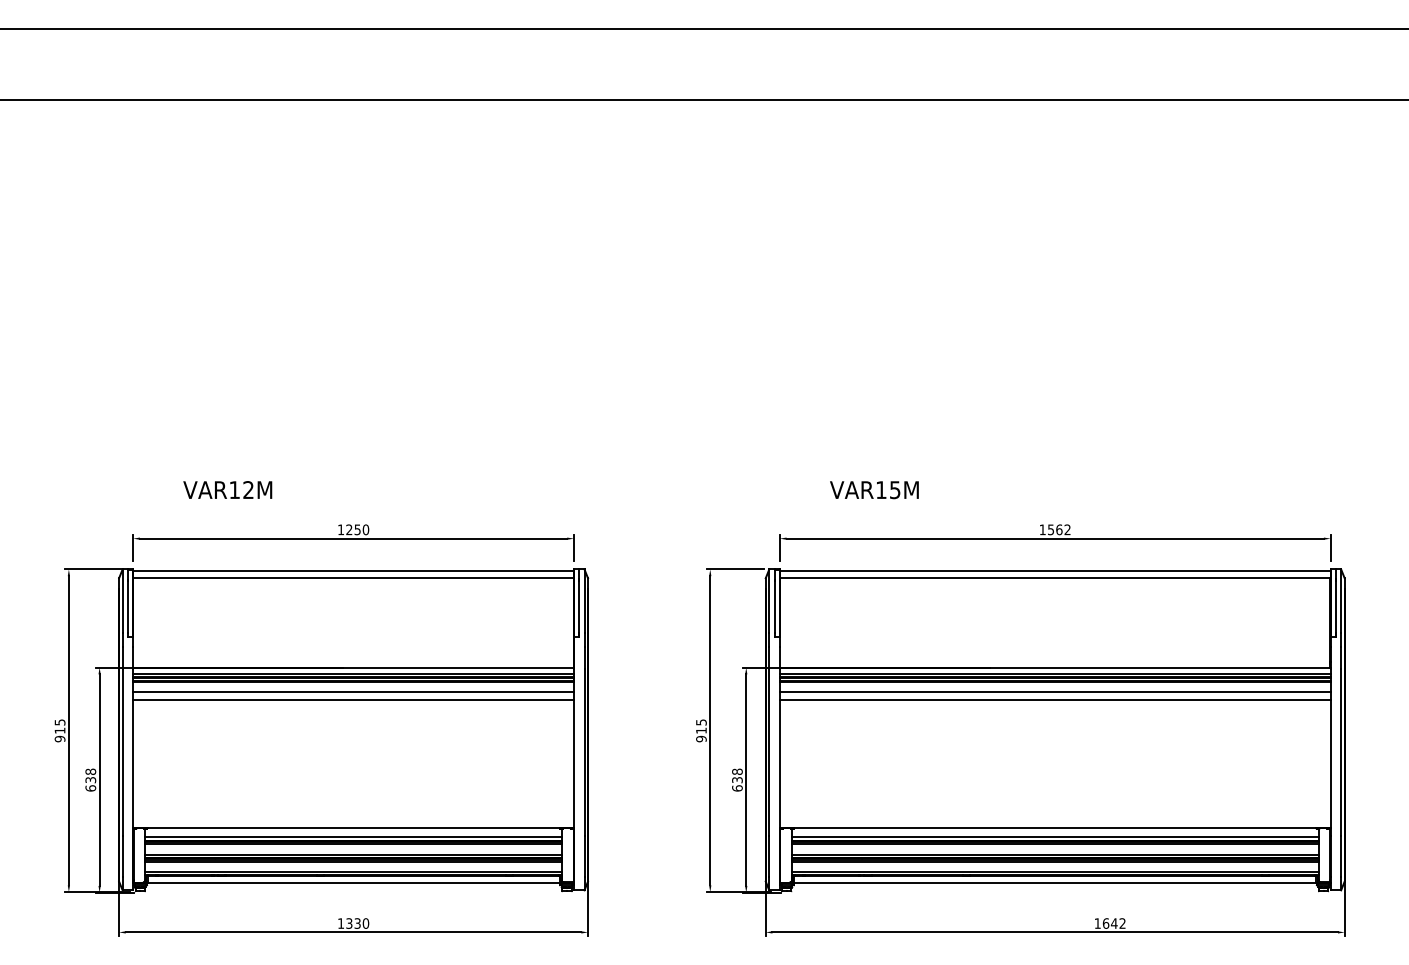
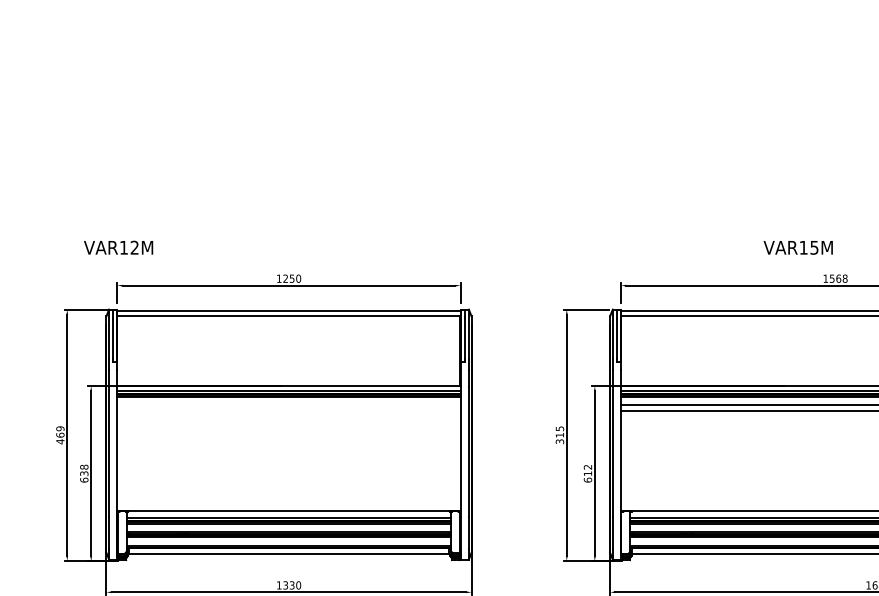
text: (227, 489) -> (118, 247), moved
text: (874, 490) -> (798, 248), moved
text: (1067, 529) -> (845, 278), 1562 -> 1568
line: (353, 692) -> (288, 405), removed
line: (353, 699) -> (288, 410), removed
text: (59, 730) -> (59, 435), 915 -> 469
text: (701, 738) -> (559, 441), 915 -> 315
text: (737, 775) -> (588, 470), 638 -> 612

